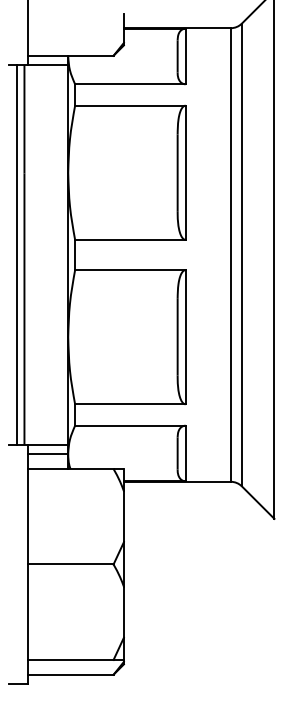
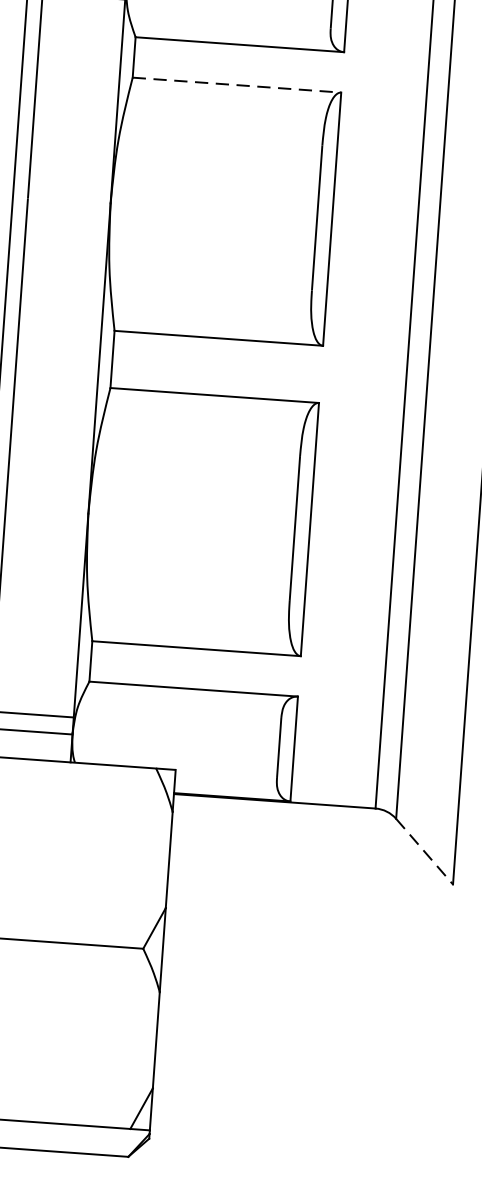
line: (130, 105) -> (237, 84), solid -> dashed
line: (258, 502) -> (425, 851), solid -> dashed

